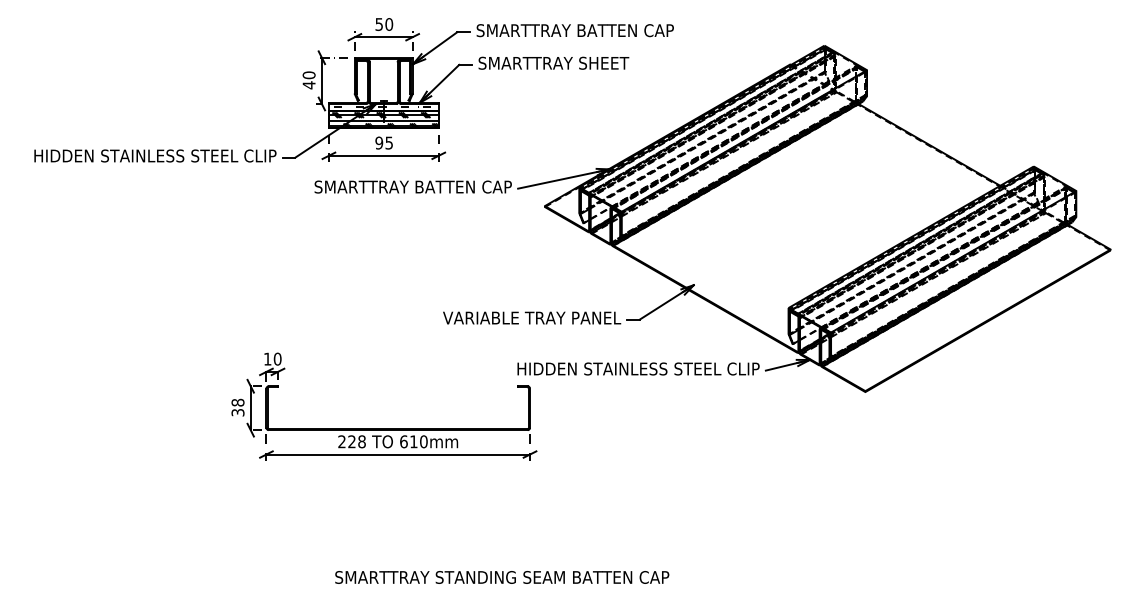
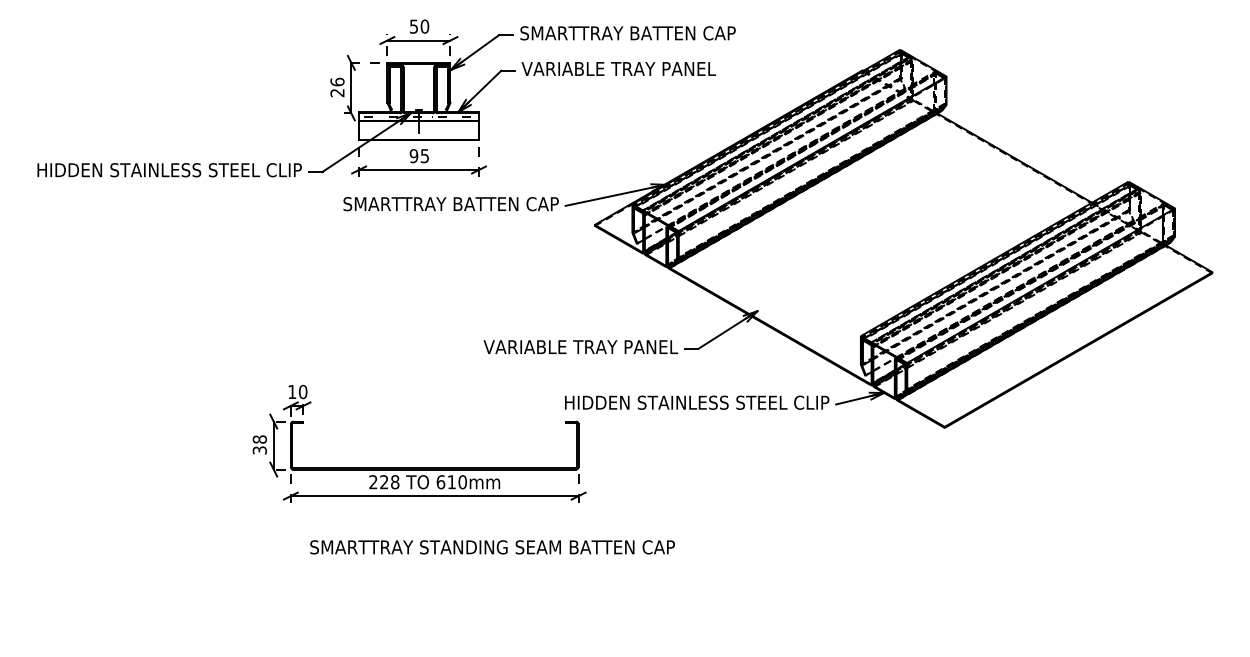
text: (566, 62) -> (618, 68), SMARTTRAY SHEET -> VARIABLE TRAY PANEL
text: (308, 80) -> (336, 87), 40 -> 26
hatch: (383, 120) -> (418, 131), removed
text: (502, 577) -> (492, 547), moved

